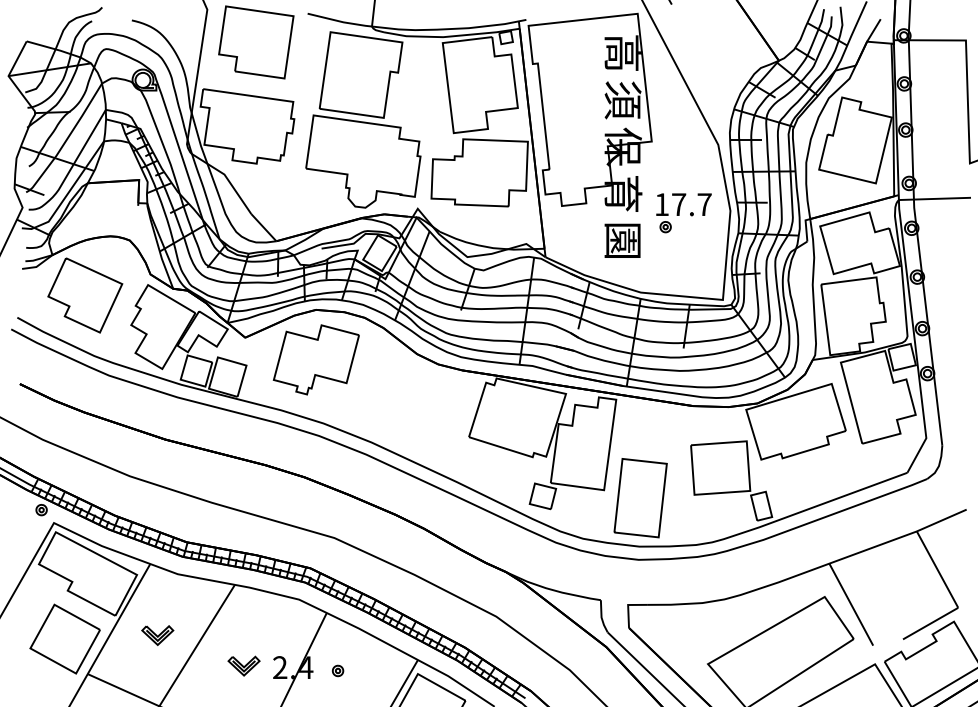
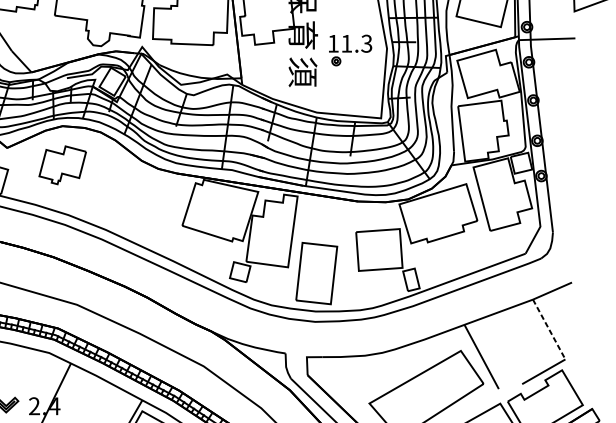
text: (691, 204) -> (356, 43), 17.7 -> 11.3
text: (622, 241) -> (302, 72), 園 -> 須
part: (315, 359) -> (62, 165), size x0.7
line: (937, 570) -> (549, 330), solid -> dashed
part: (338, 670) -> (80, 408), removed

